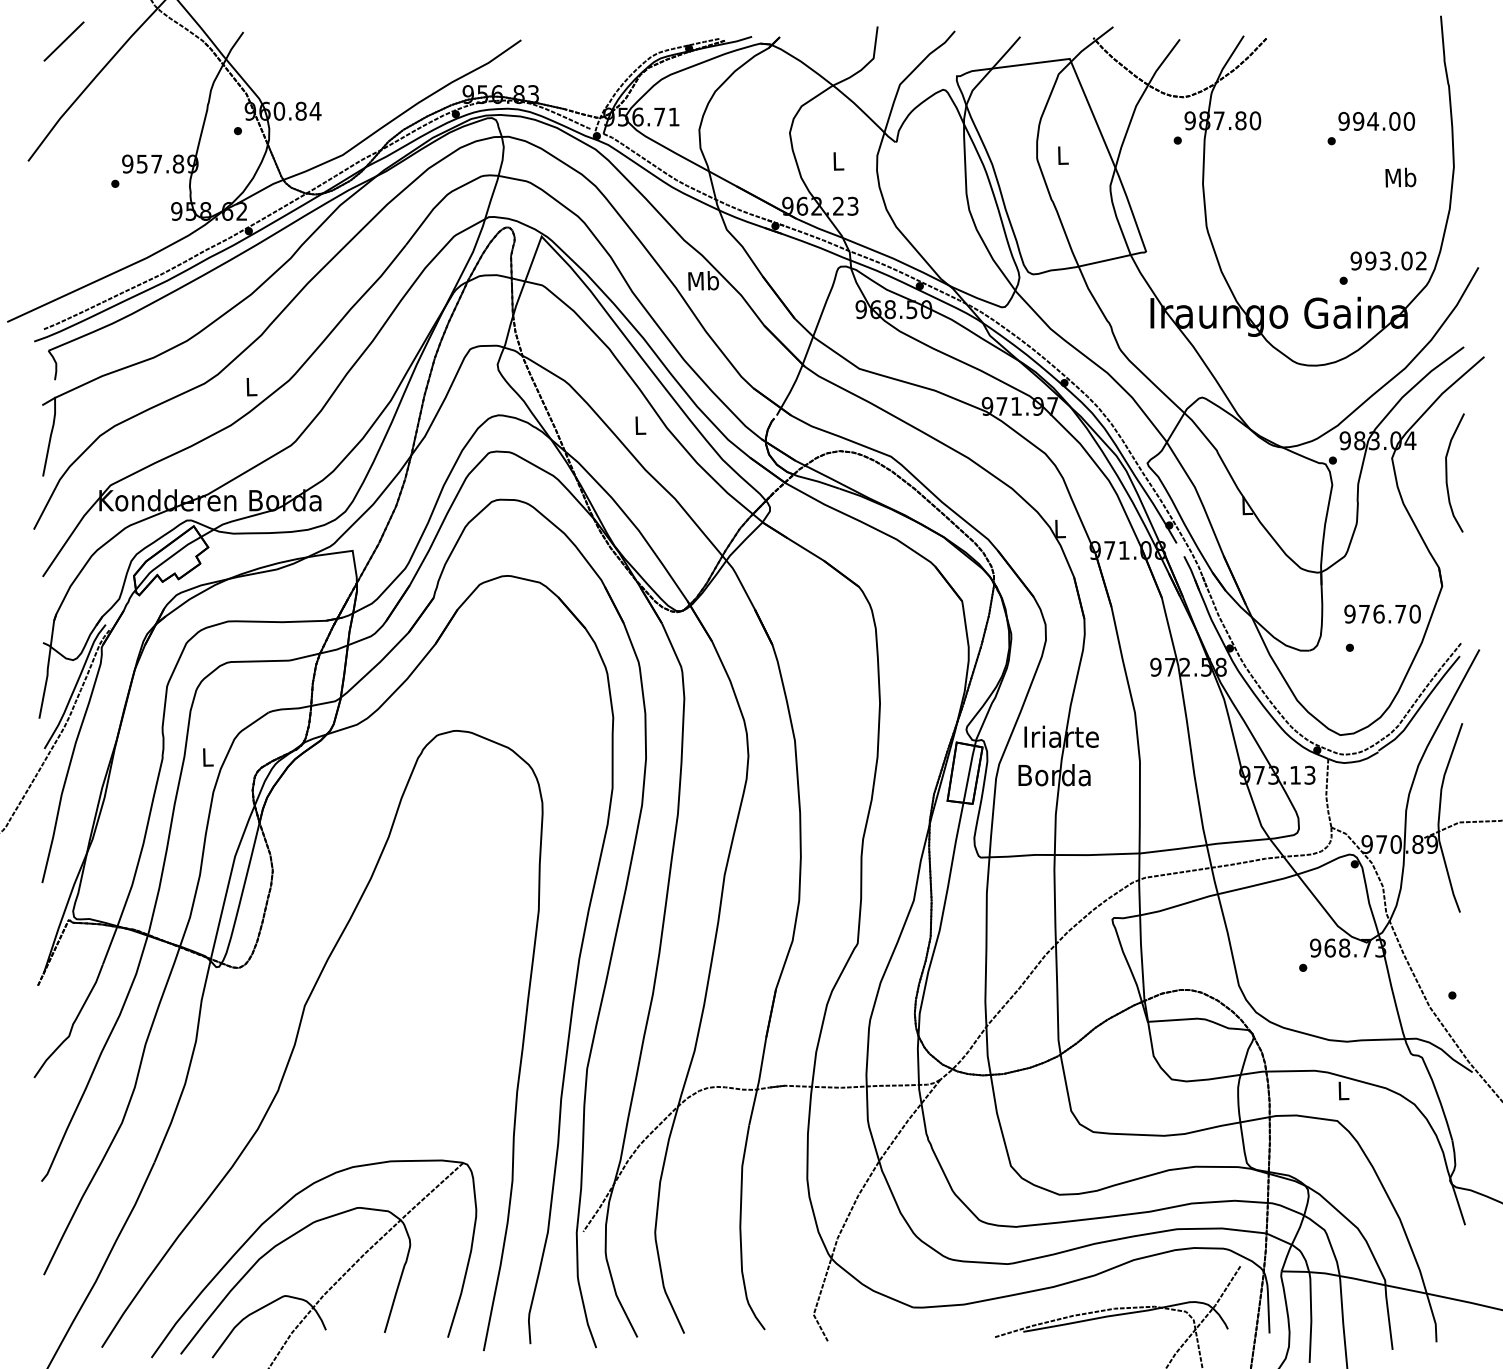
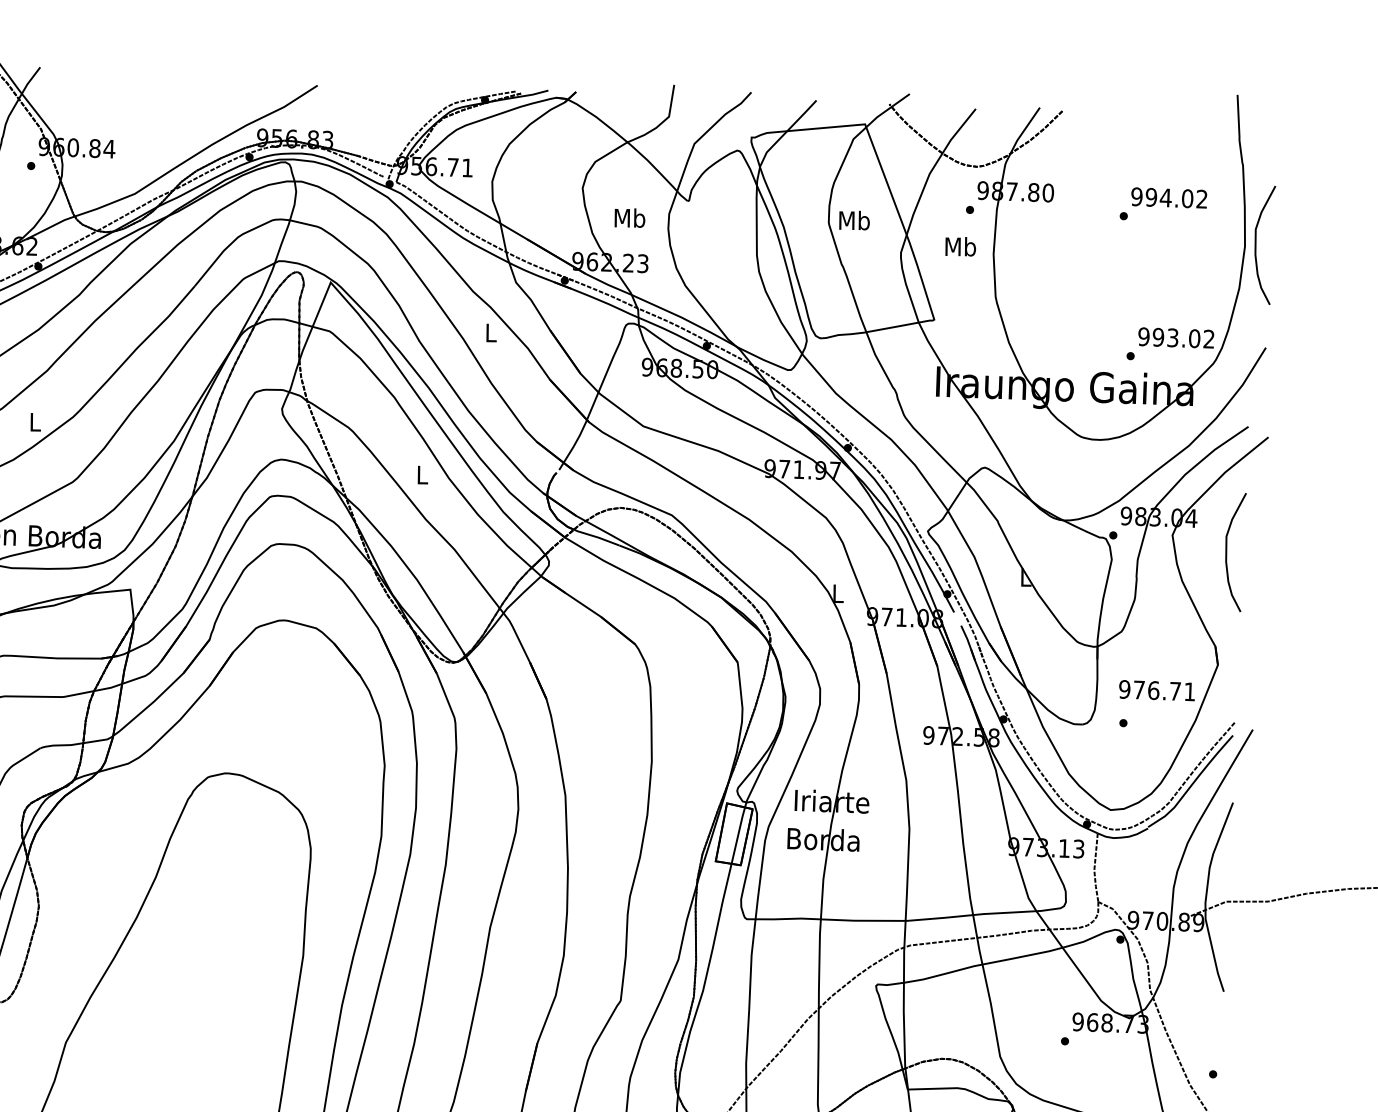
text: (1409, 121) -> (1202, 199), 994.00 -> 994.02
text: (1062, 155) -> (854, 220), L -> Mb
text: (837, 160) -> (629, 217), L -> Mb
curve: (1465, 164) -> (1256, 244), added
text: (1400, 177) -> (960, 246), moved
text: (703, 280) -> (490, 332), Mb -> L
text: (1414, 613) -> (1189, 691), 976.70 -> 976.71

